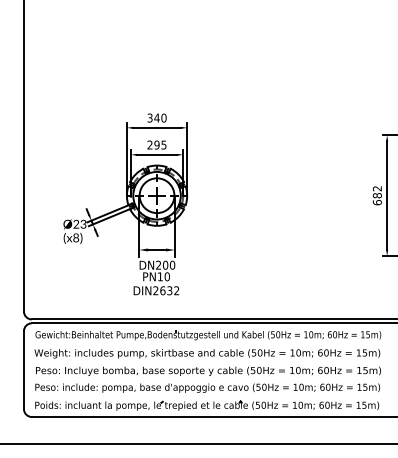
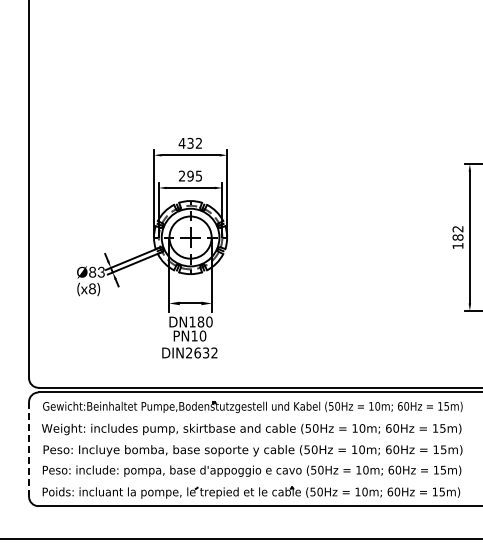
text: (156, 117) -> (190, 142), 340 -> 432
text: (376, 202) -> (457, 245), 682 -> 182
text: (76, 224) -> (92, 272), Ø23 -> Ø83
text: (161, 264) -> (196, 321), DN200 -> DN180
line: (24, 370) -> (29, 449), solid -> dashed

